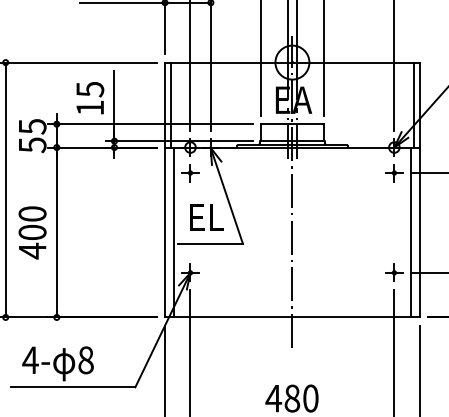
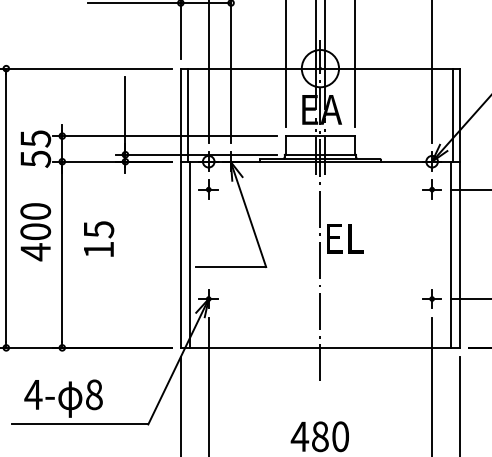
text: (90, 98) -> (99, 239), moved
text: (206, 217) -> (344, 238), moved
text: (32, 232) -> (35, 231), moved

